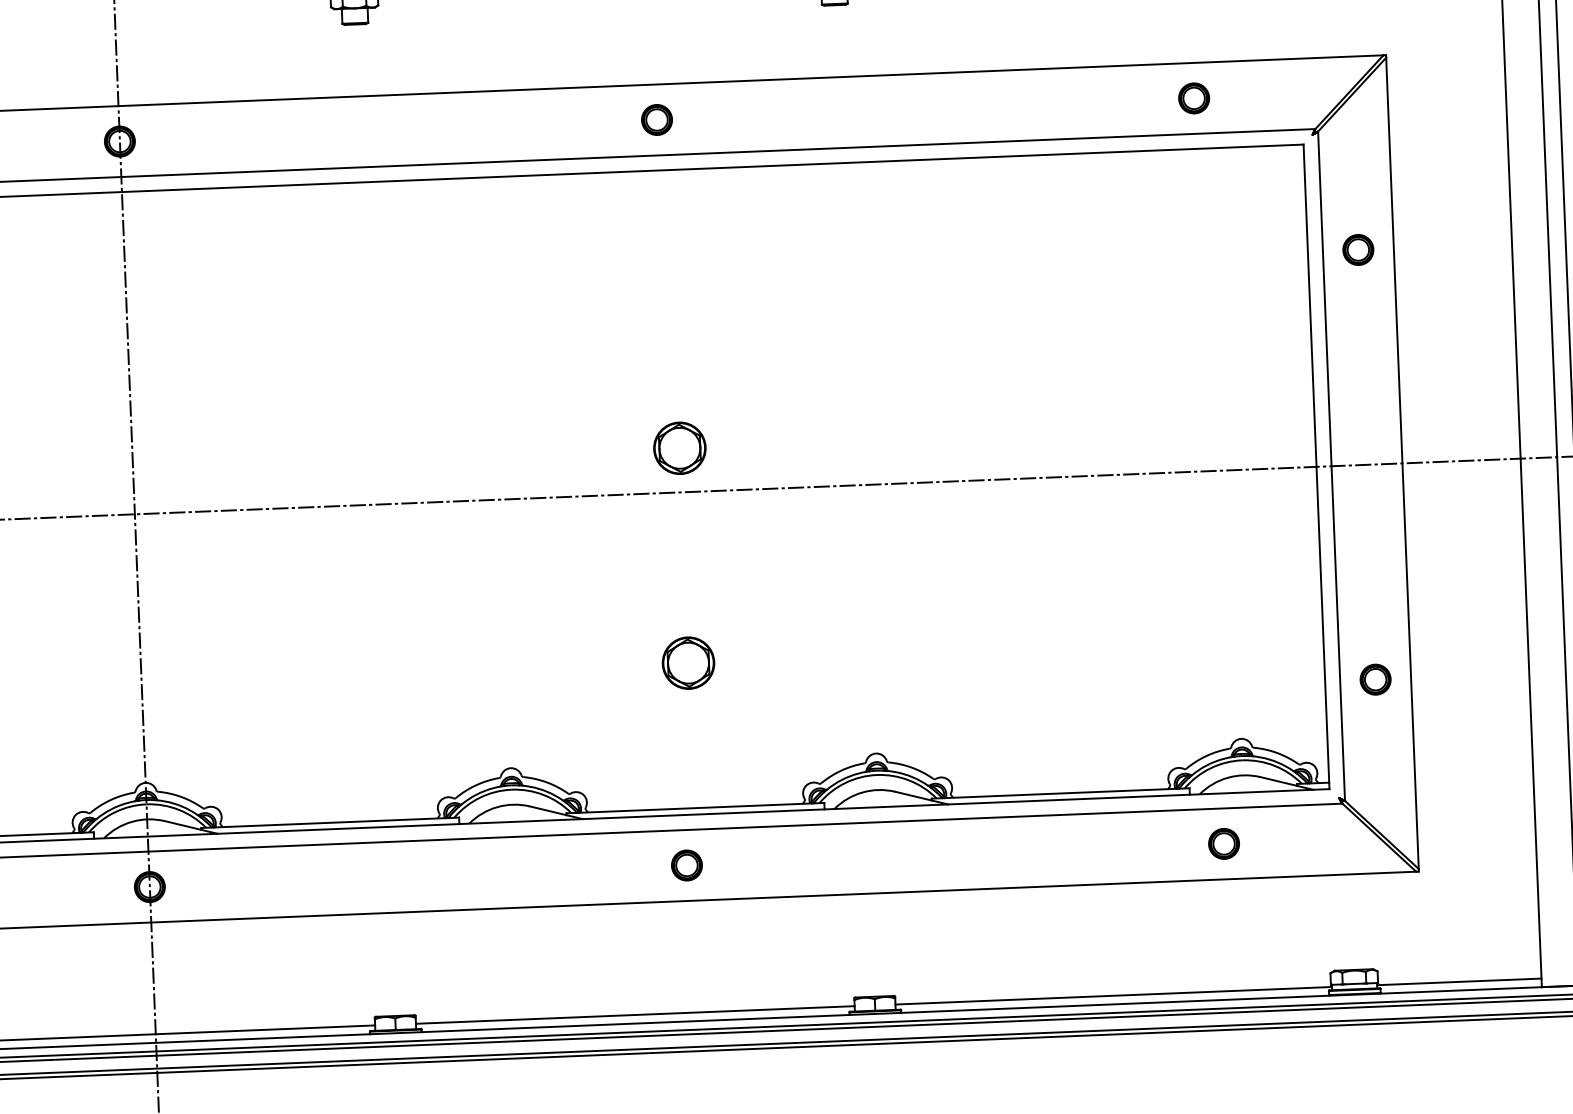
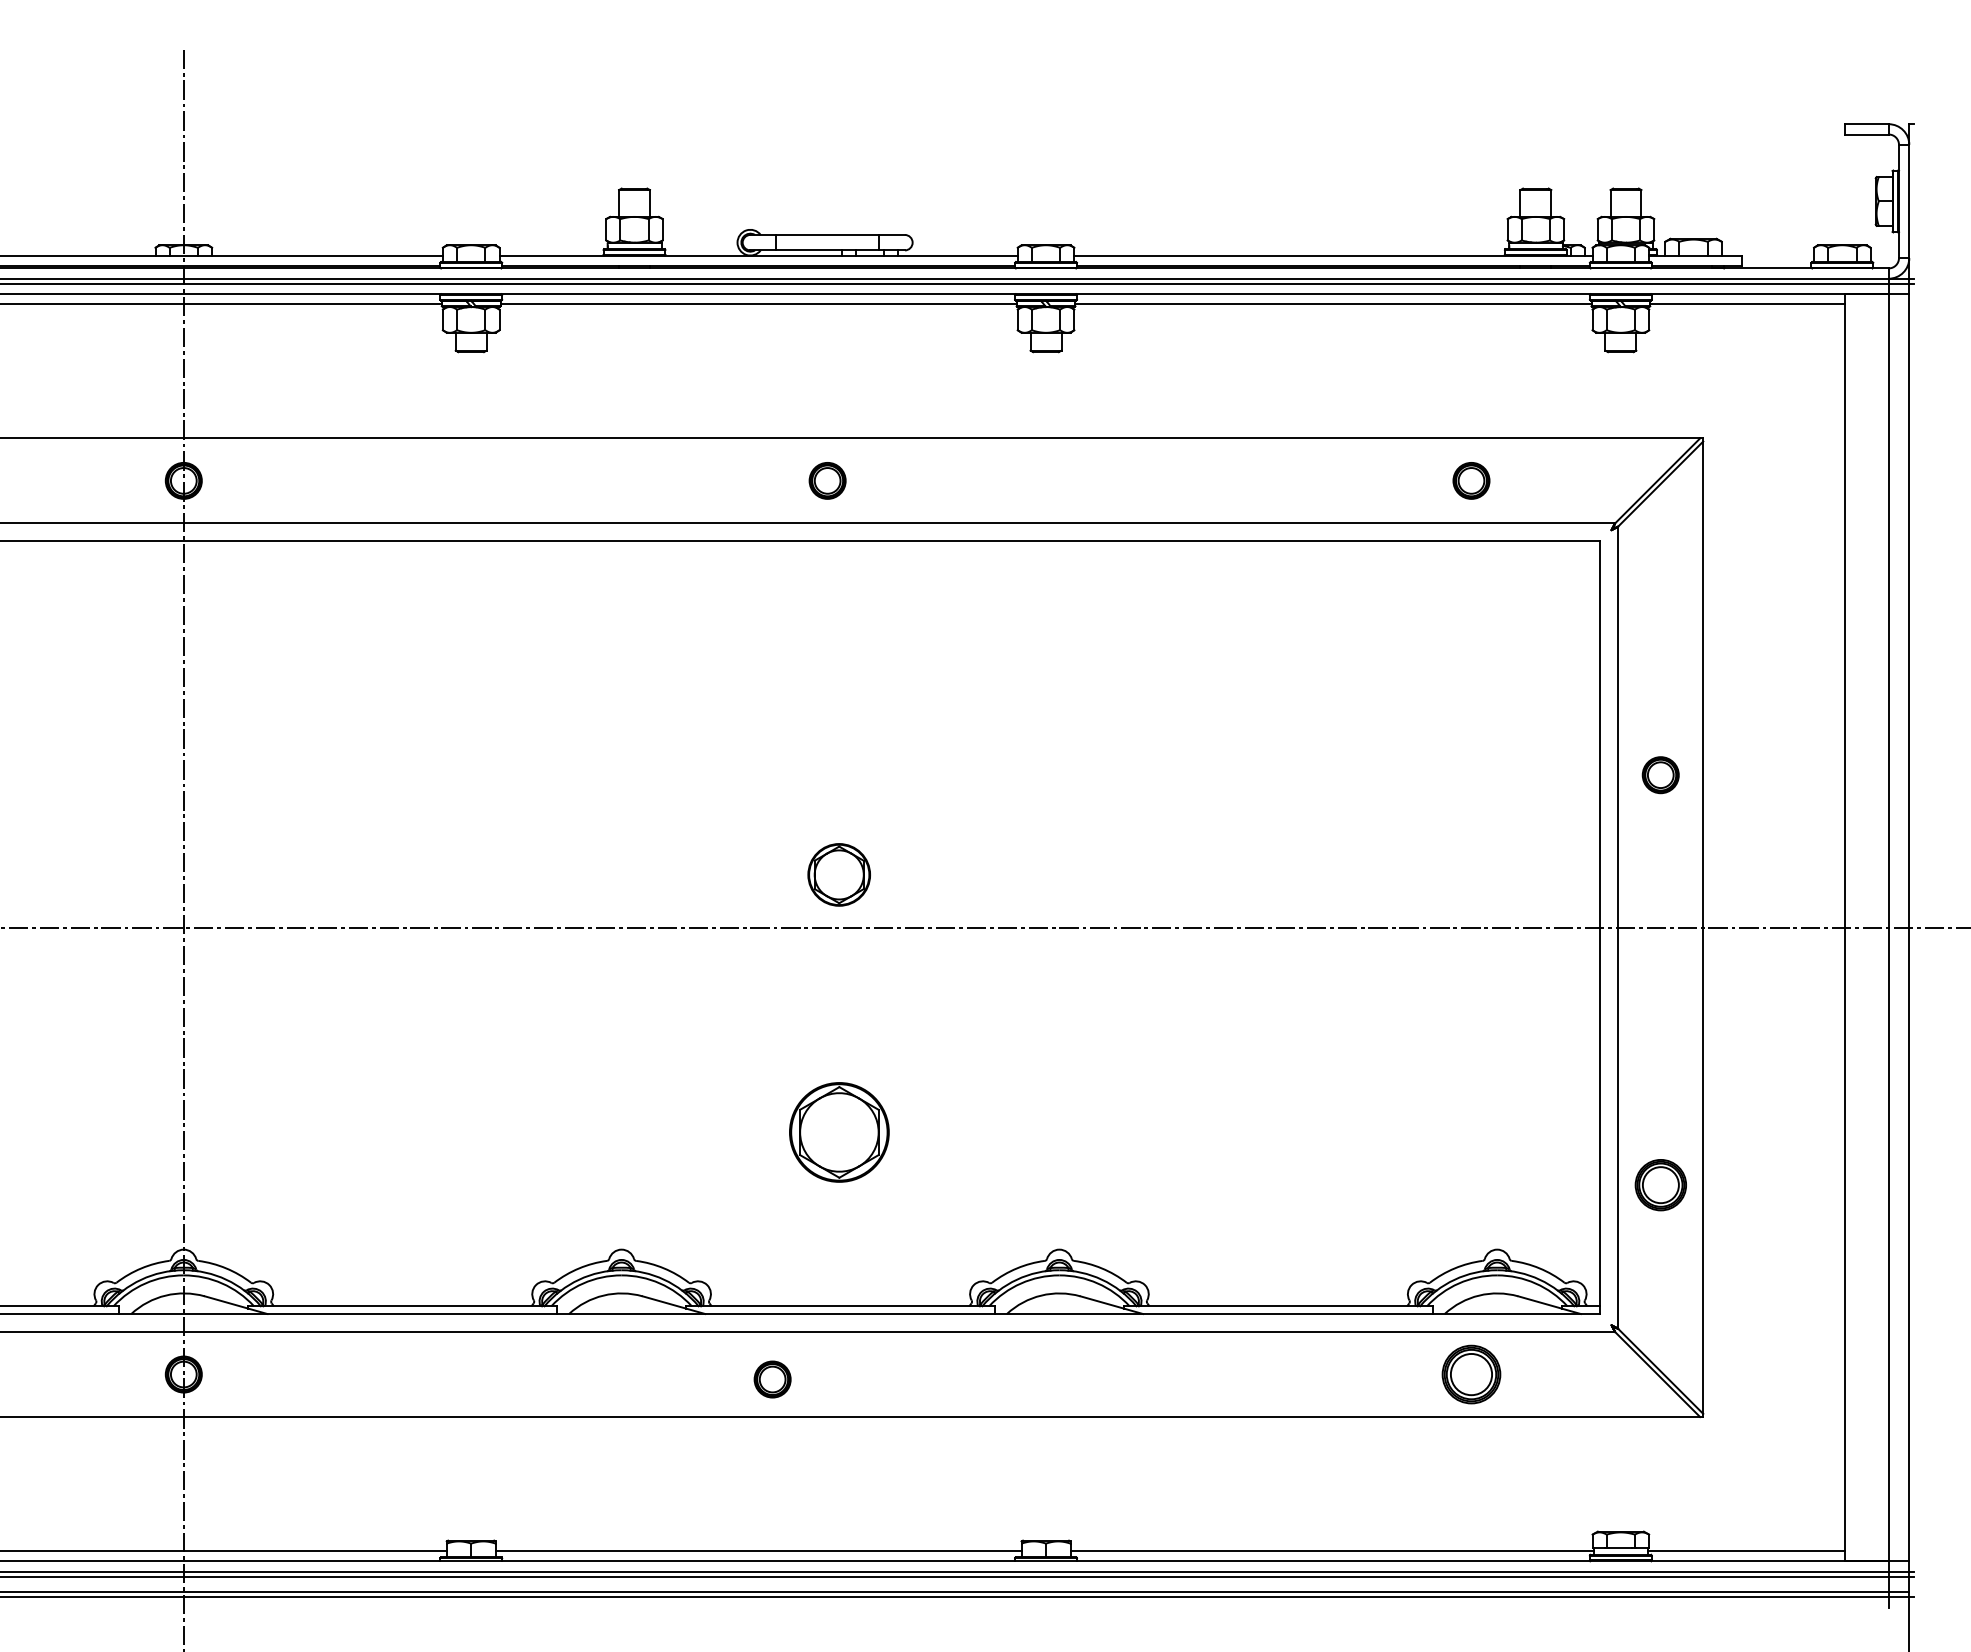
part: (1358, 250) -> (1660, 775), moved
part: (687, 663) -> (838, 1132), size x1.6
part: (1375, 679) -> (1660, 1185), size x1.4
part: (1224, 843) -> (1471, 1374), size x1.6
part: (686, 865) -> (772, 1379), moved

